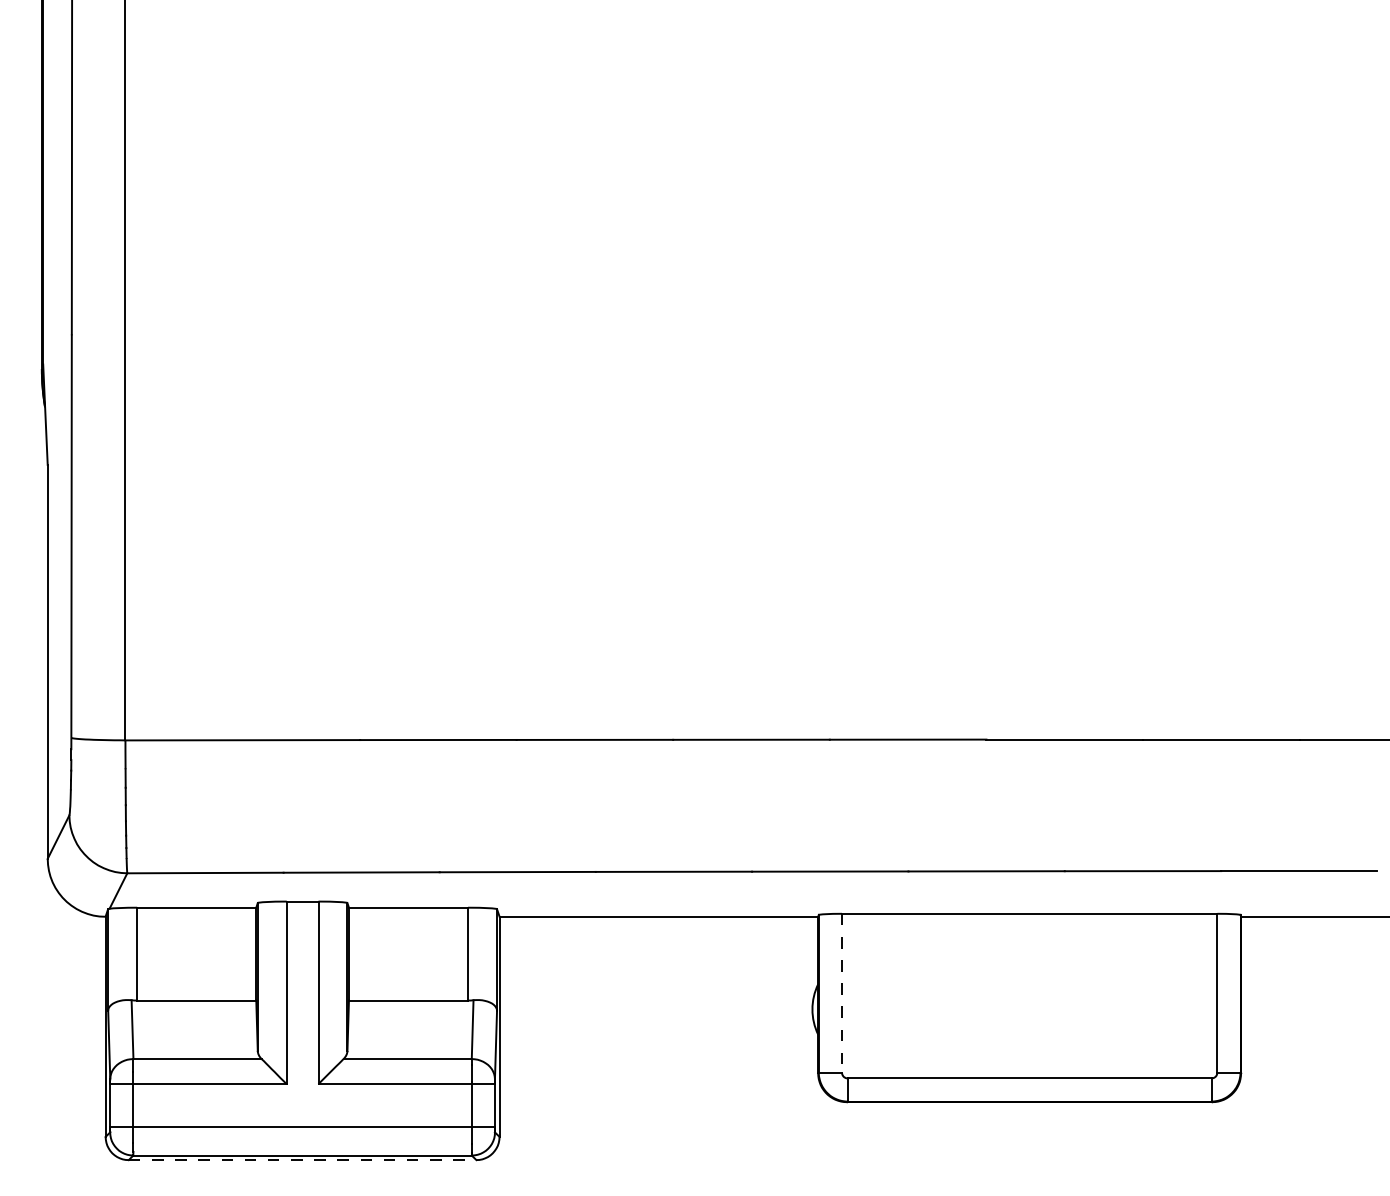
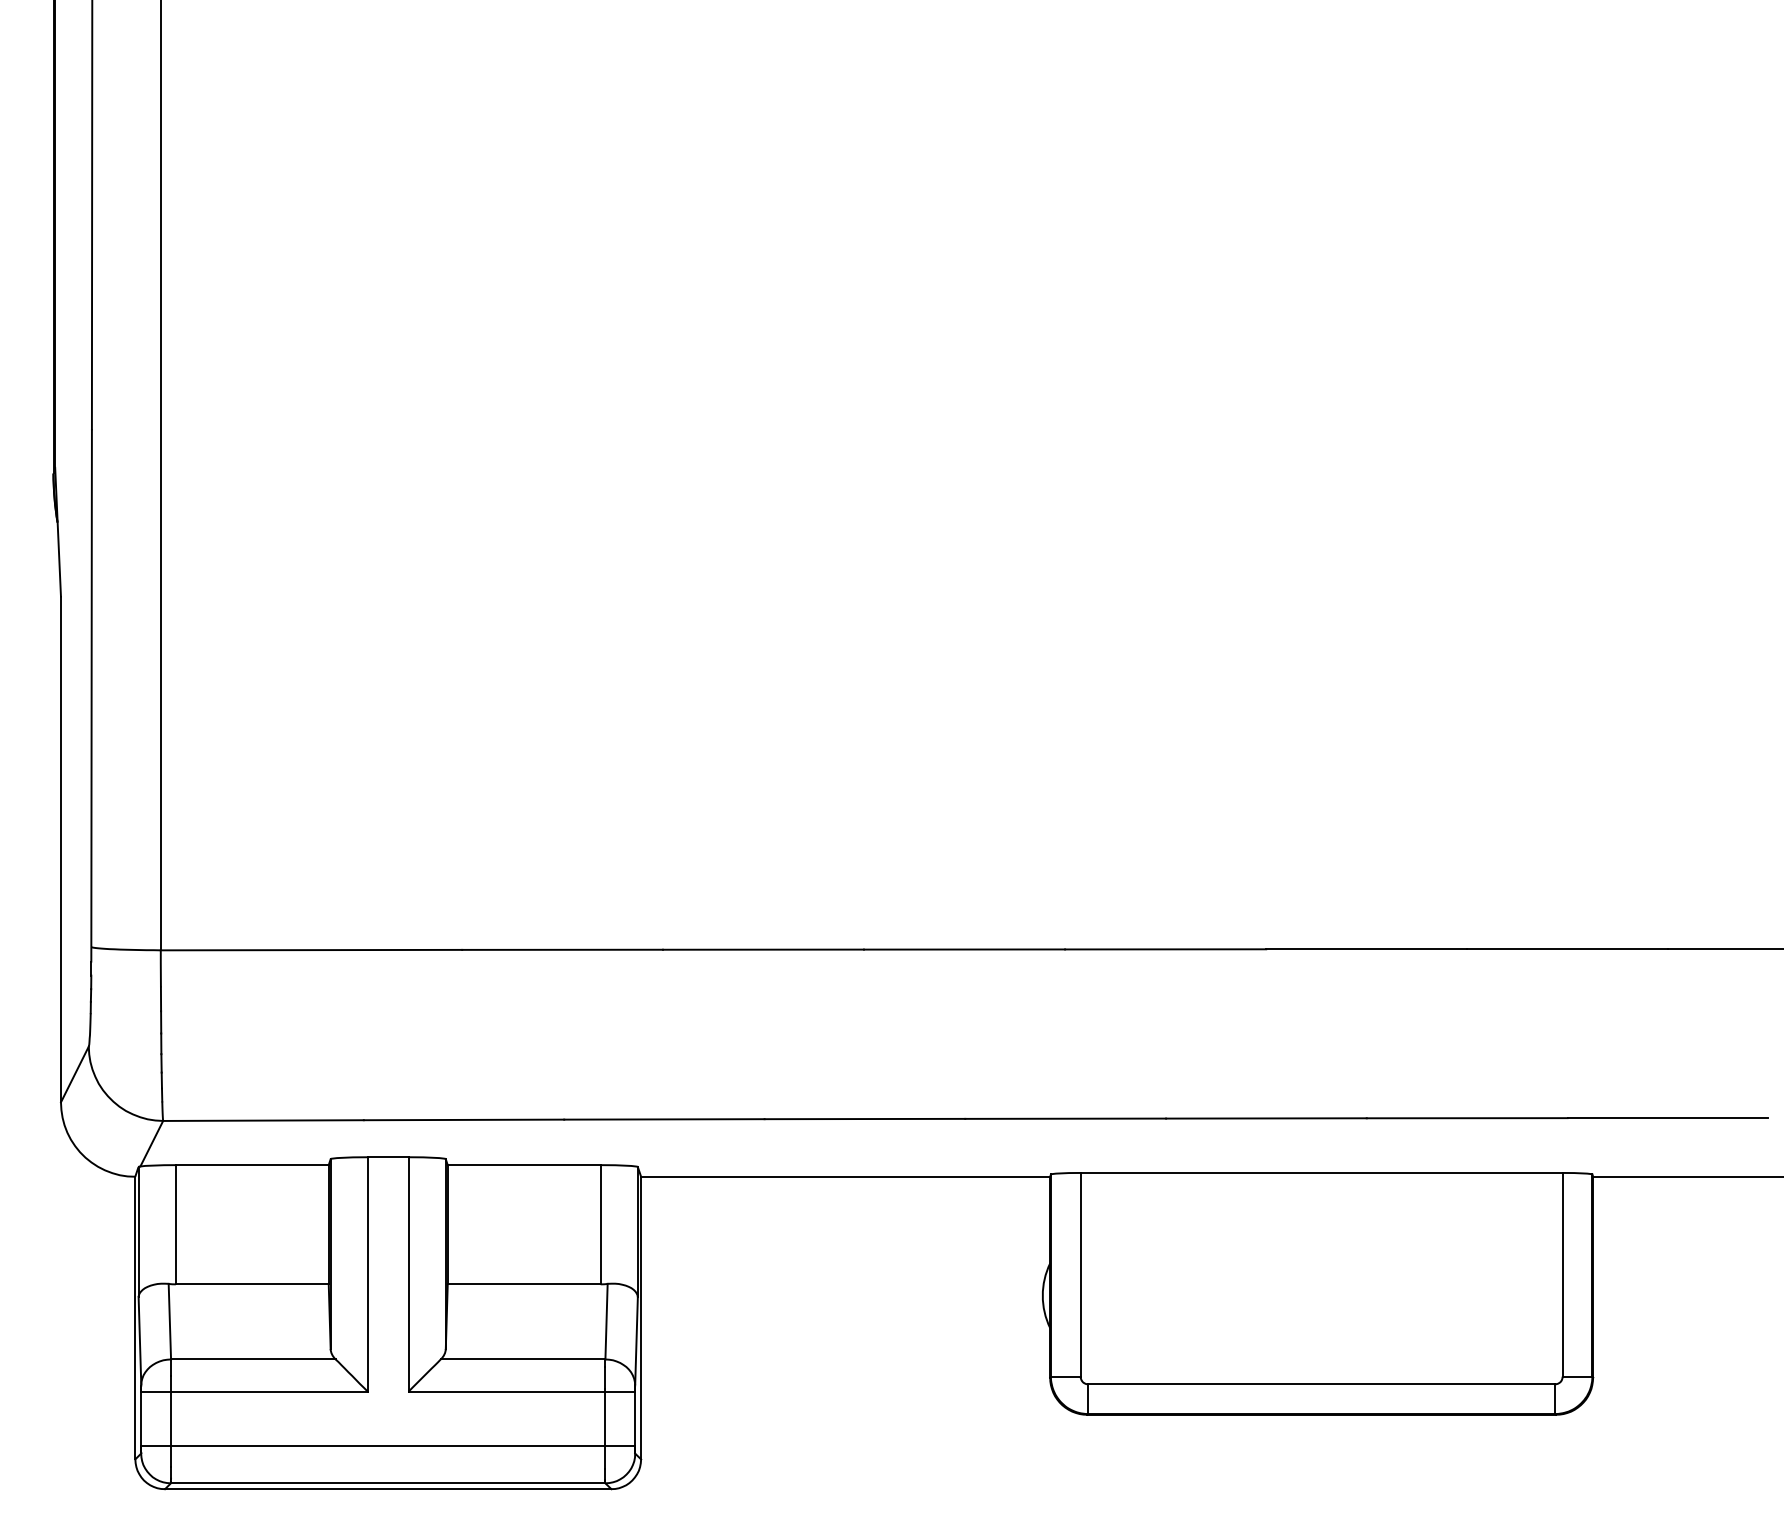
line: (841, 992) -> (1080, 1274), dashed -> solid
line: (302, 1160) -> (388, 1489), dashed -> solid

